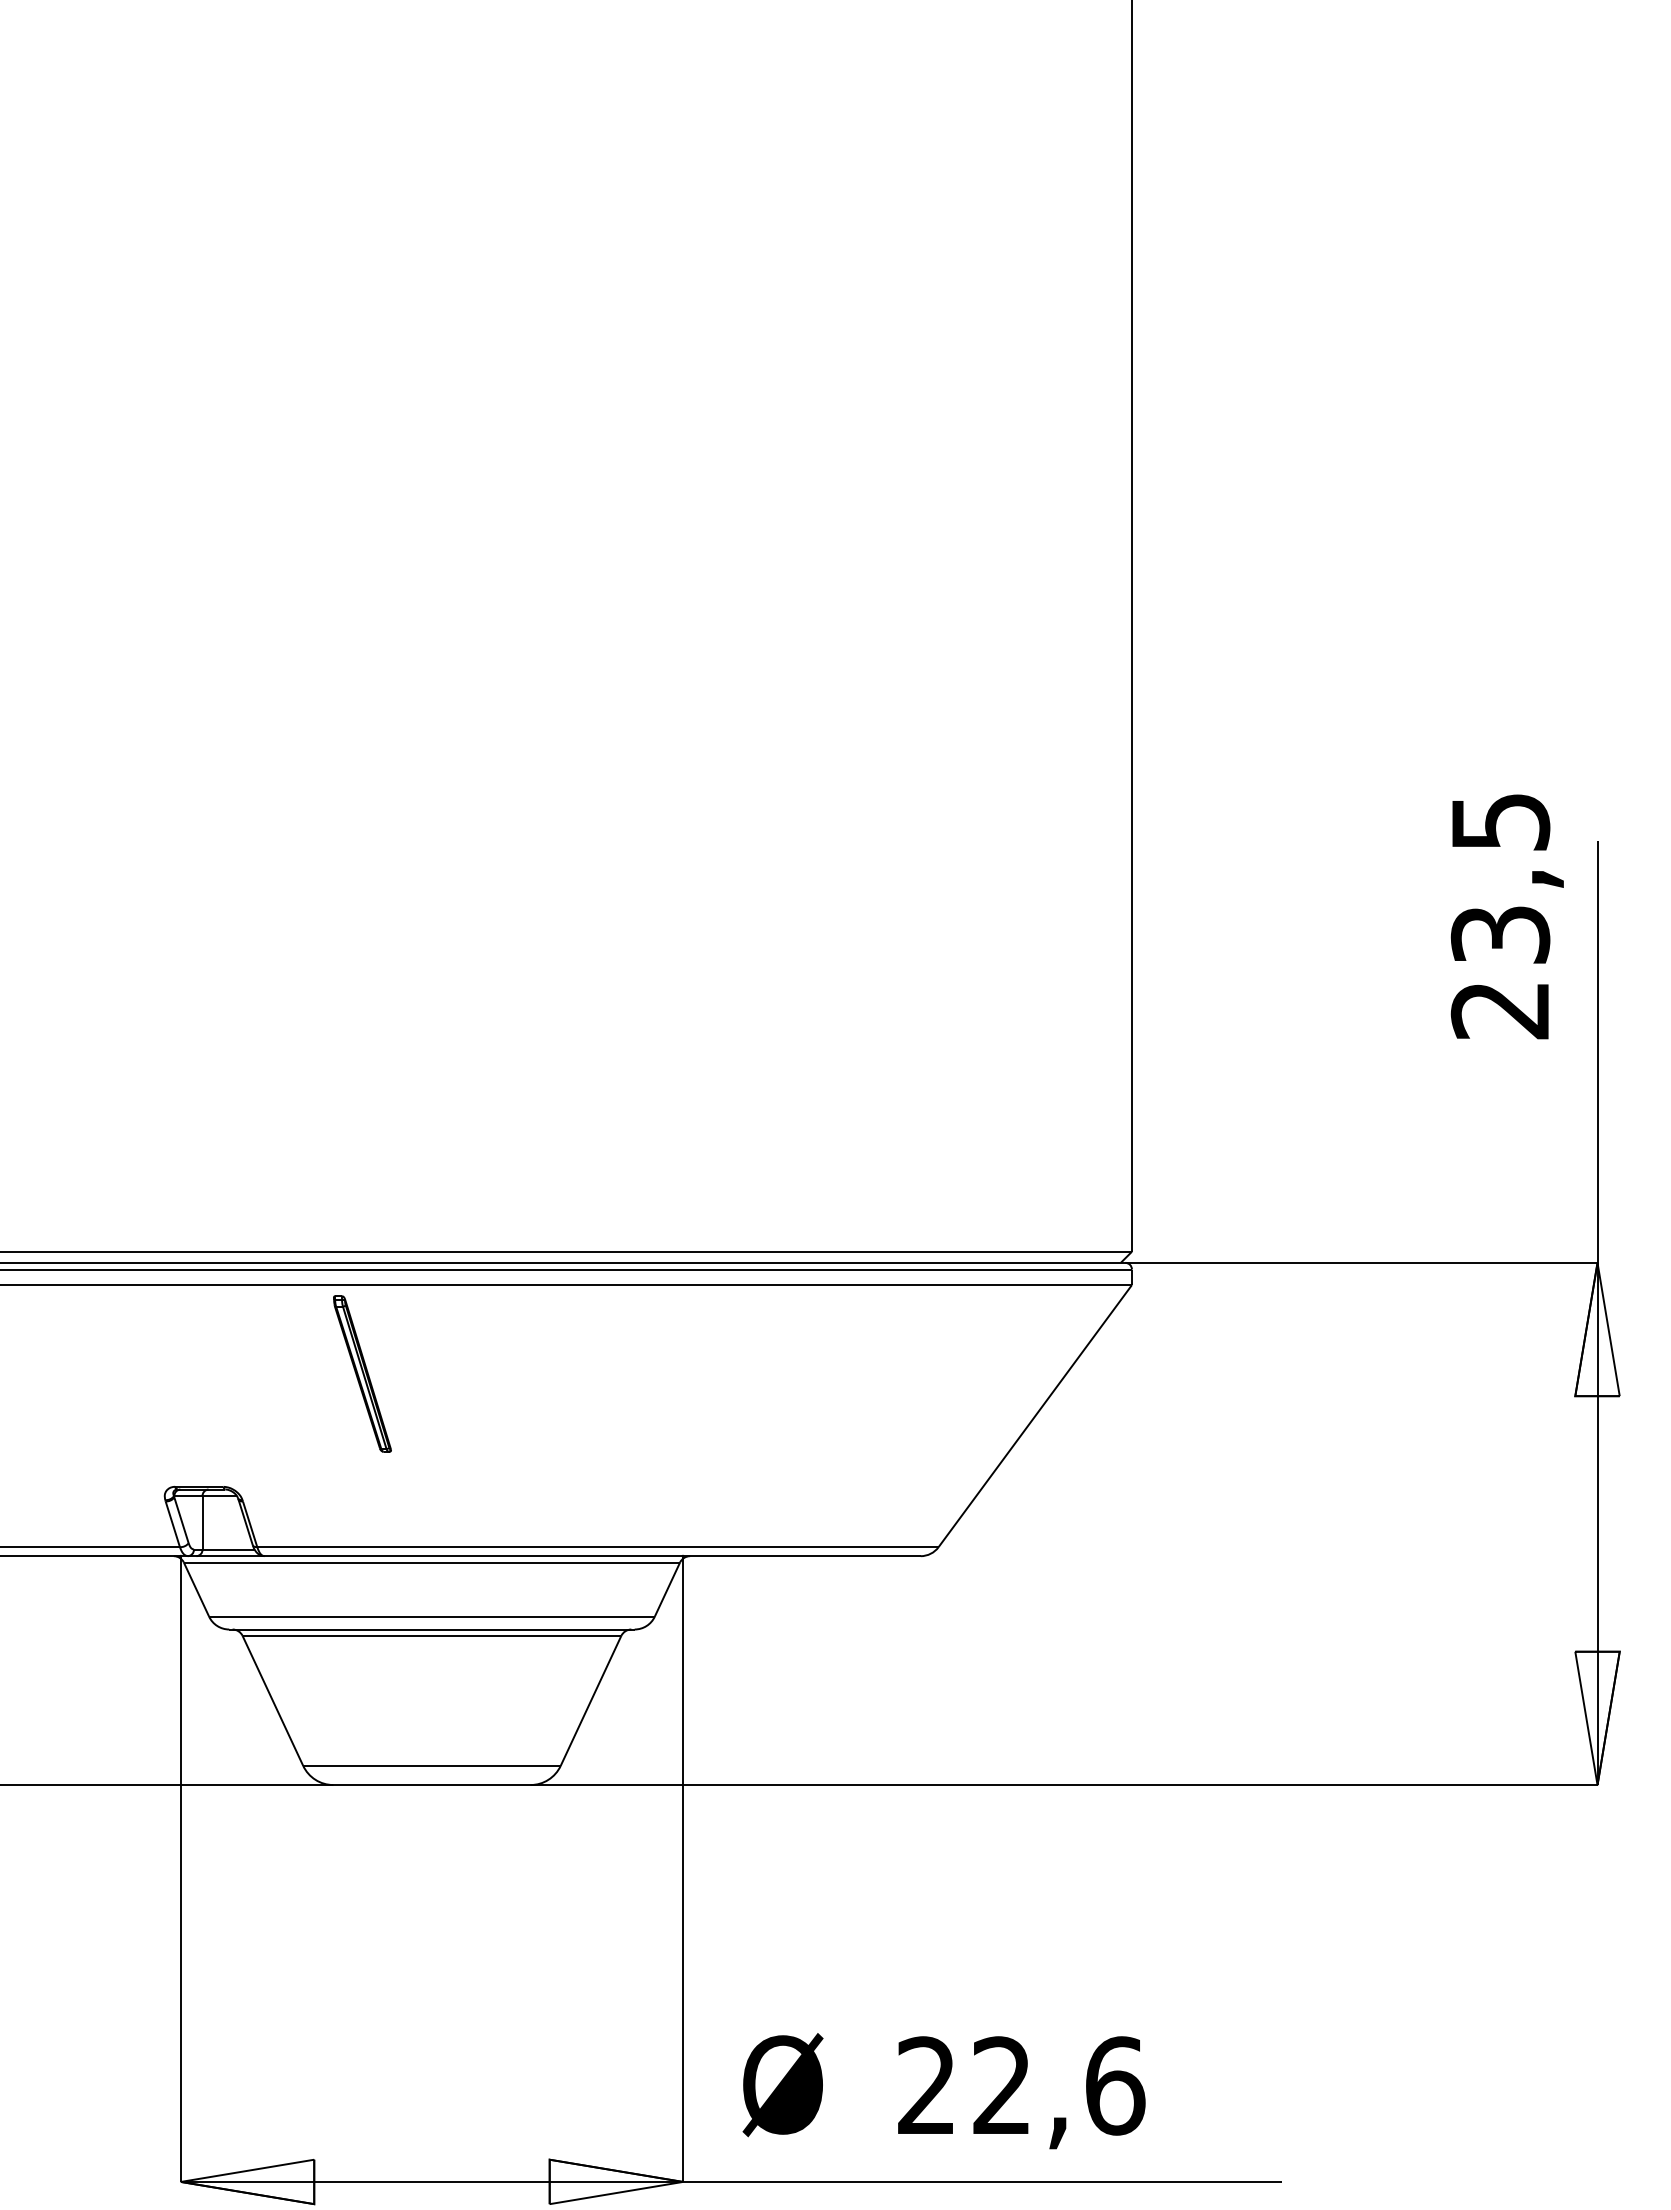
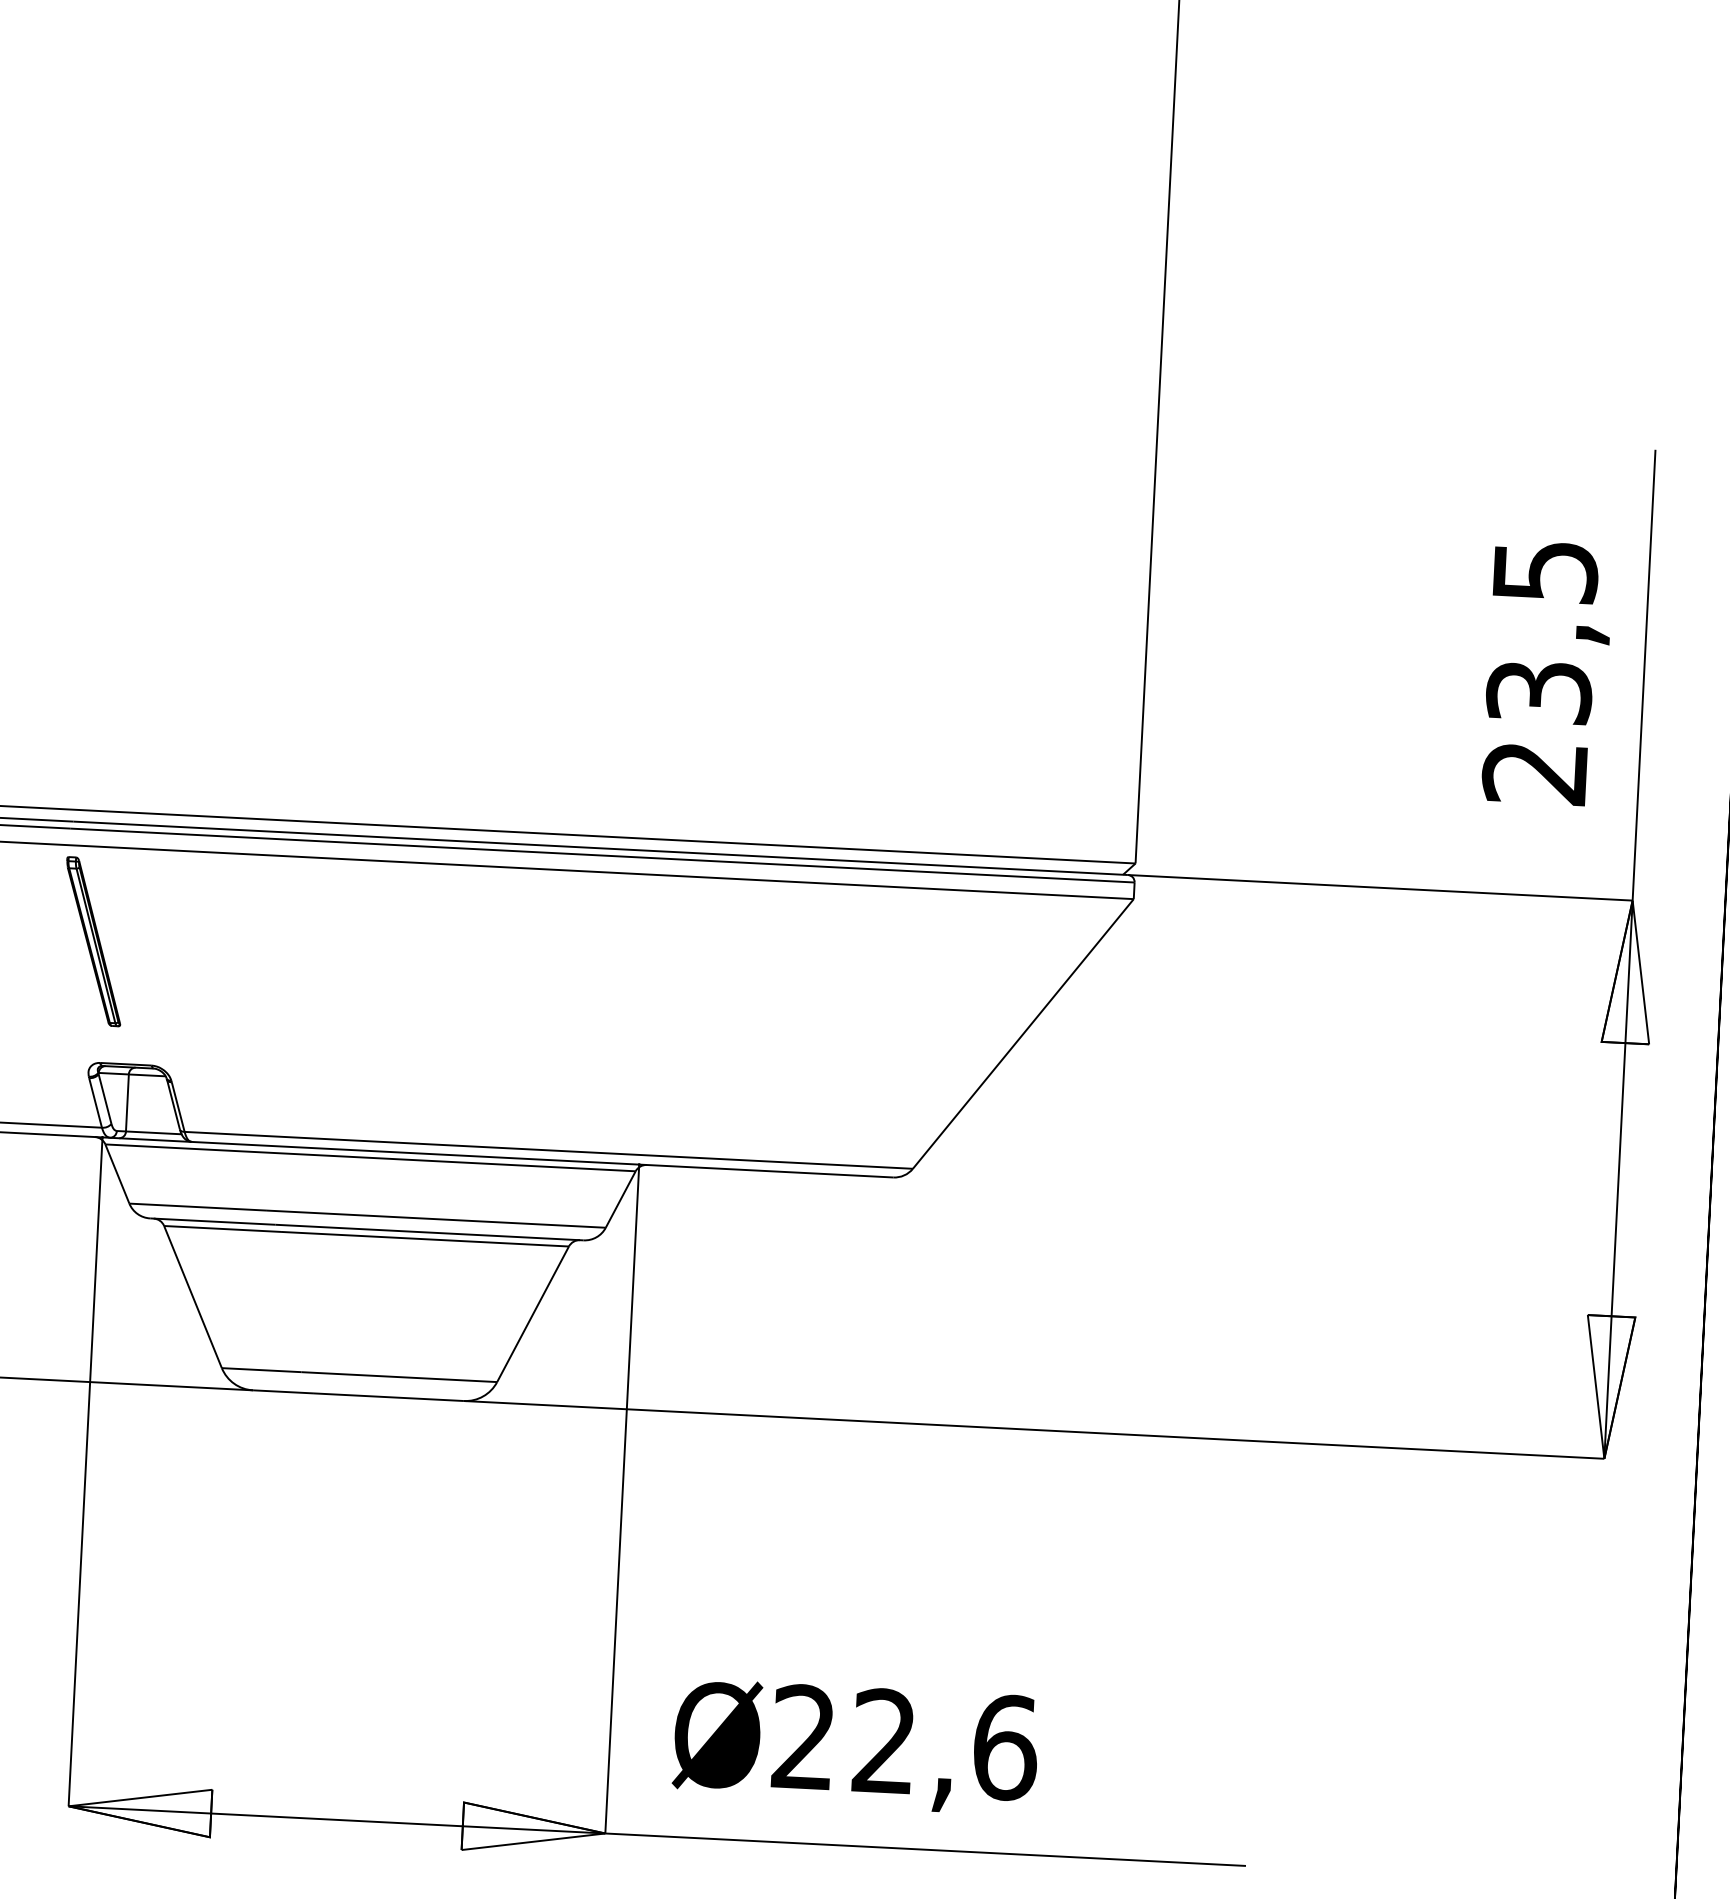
text: (1506, 916) -> (1546, 672), moved
part: (362, 1373) -> (93, 941), moved
text: (1021, 2092) -> (904, 1749), moved

